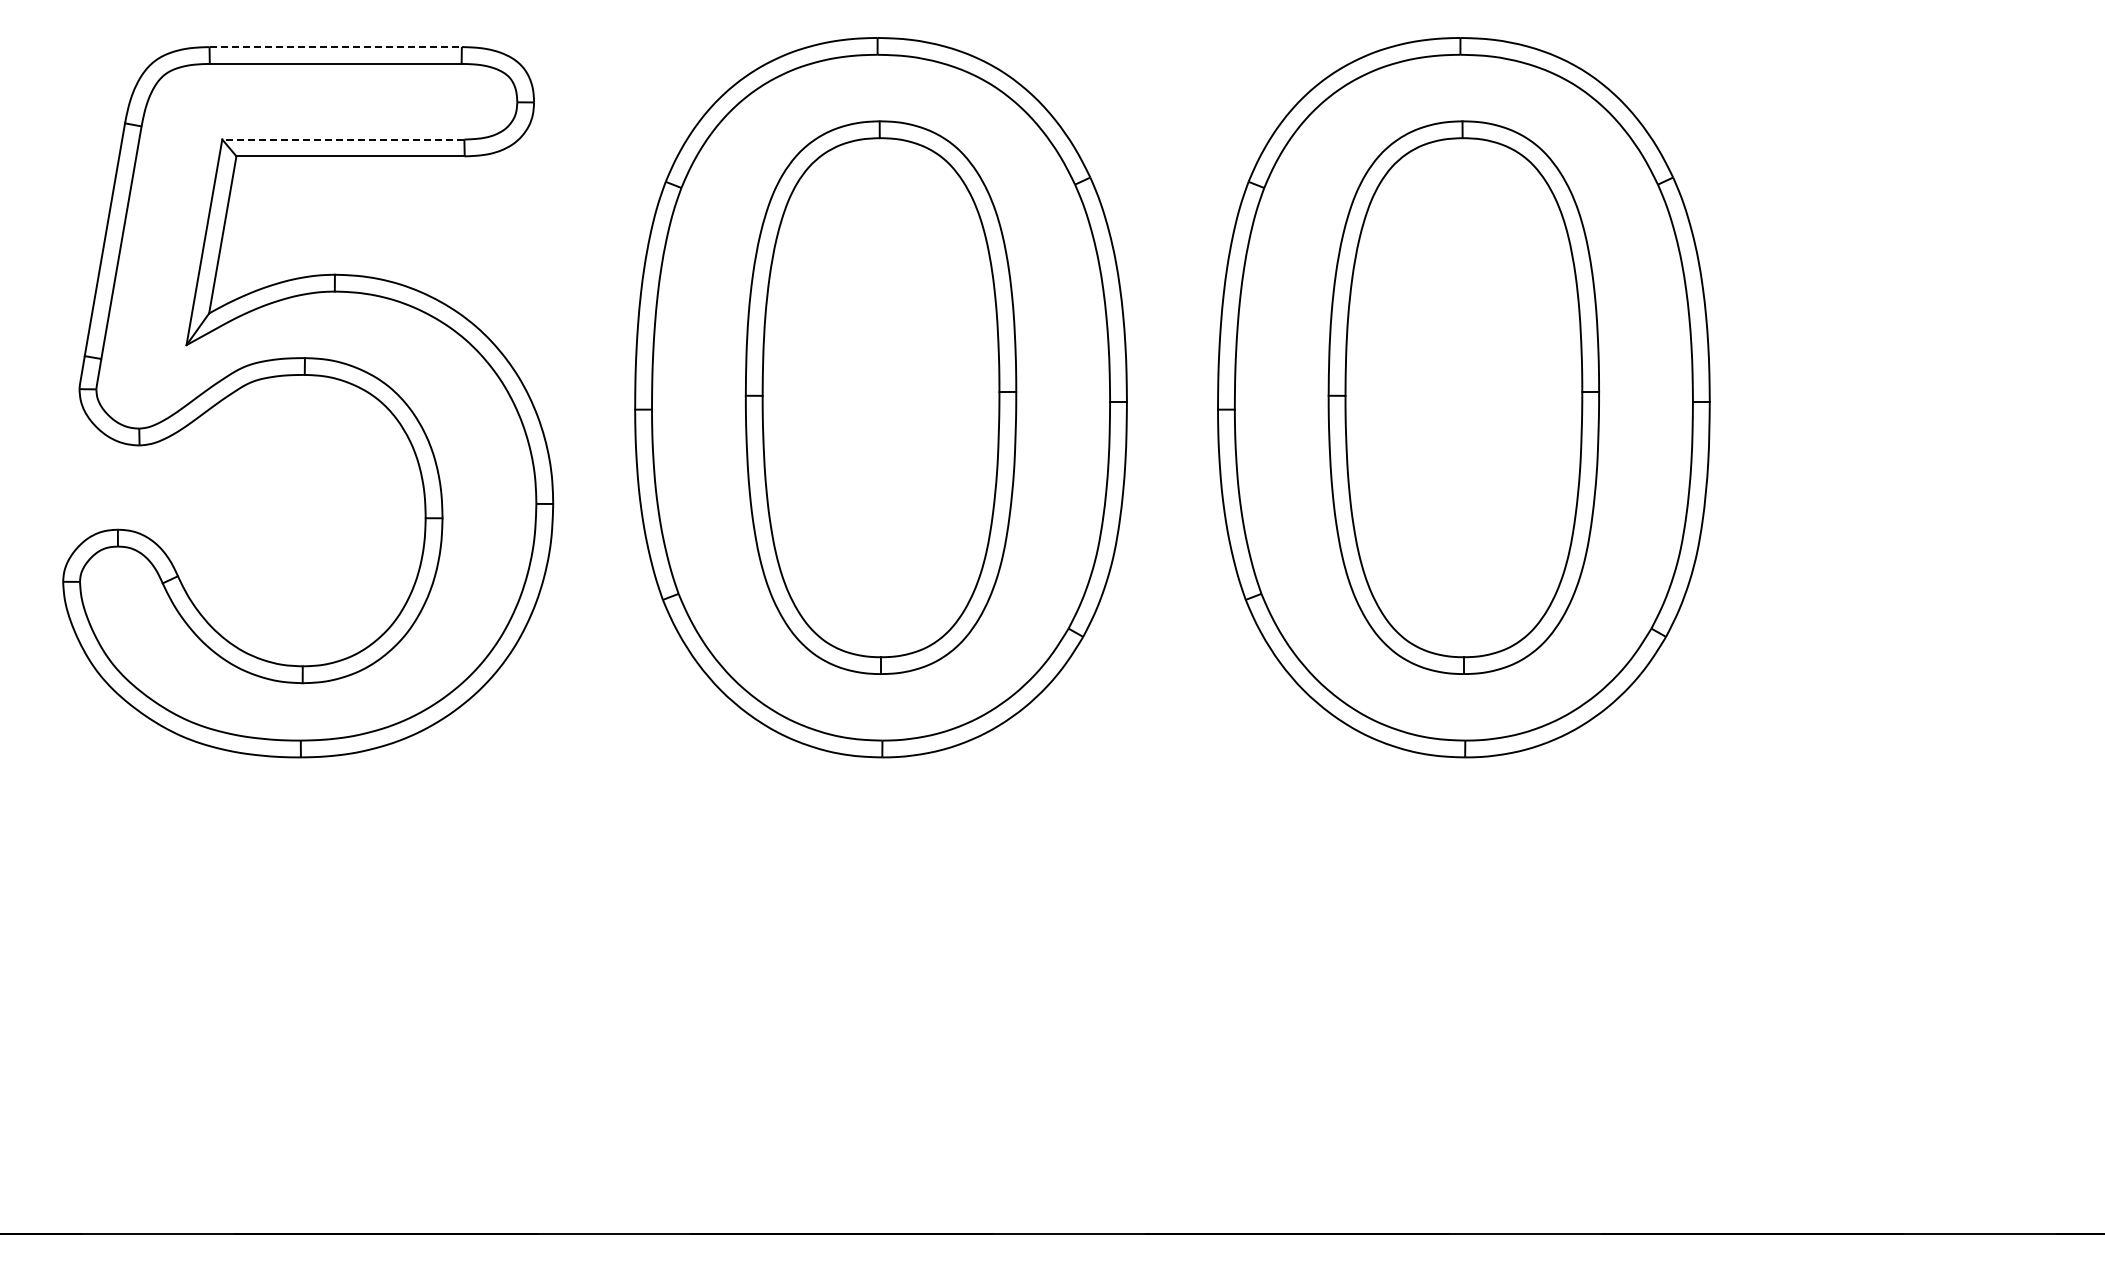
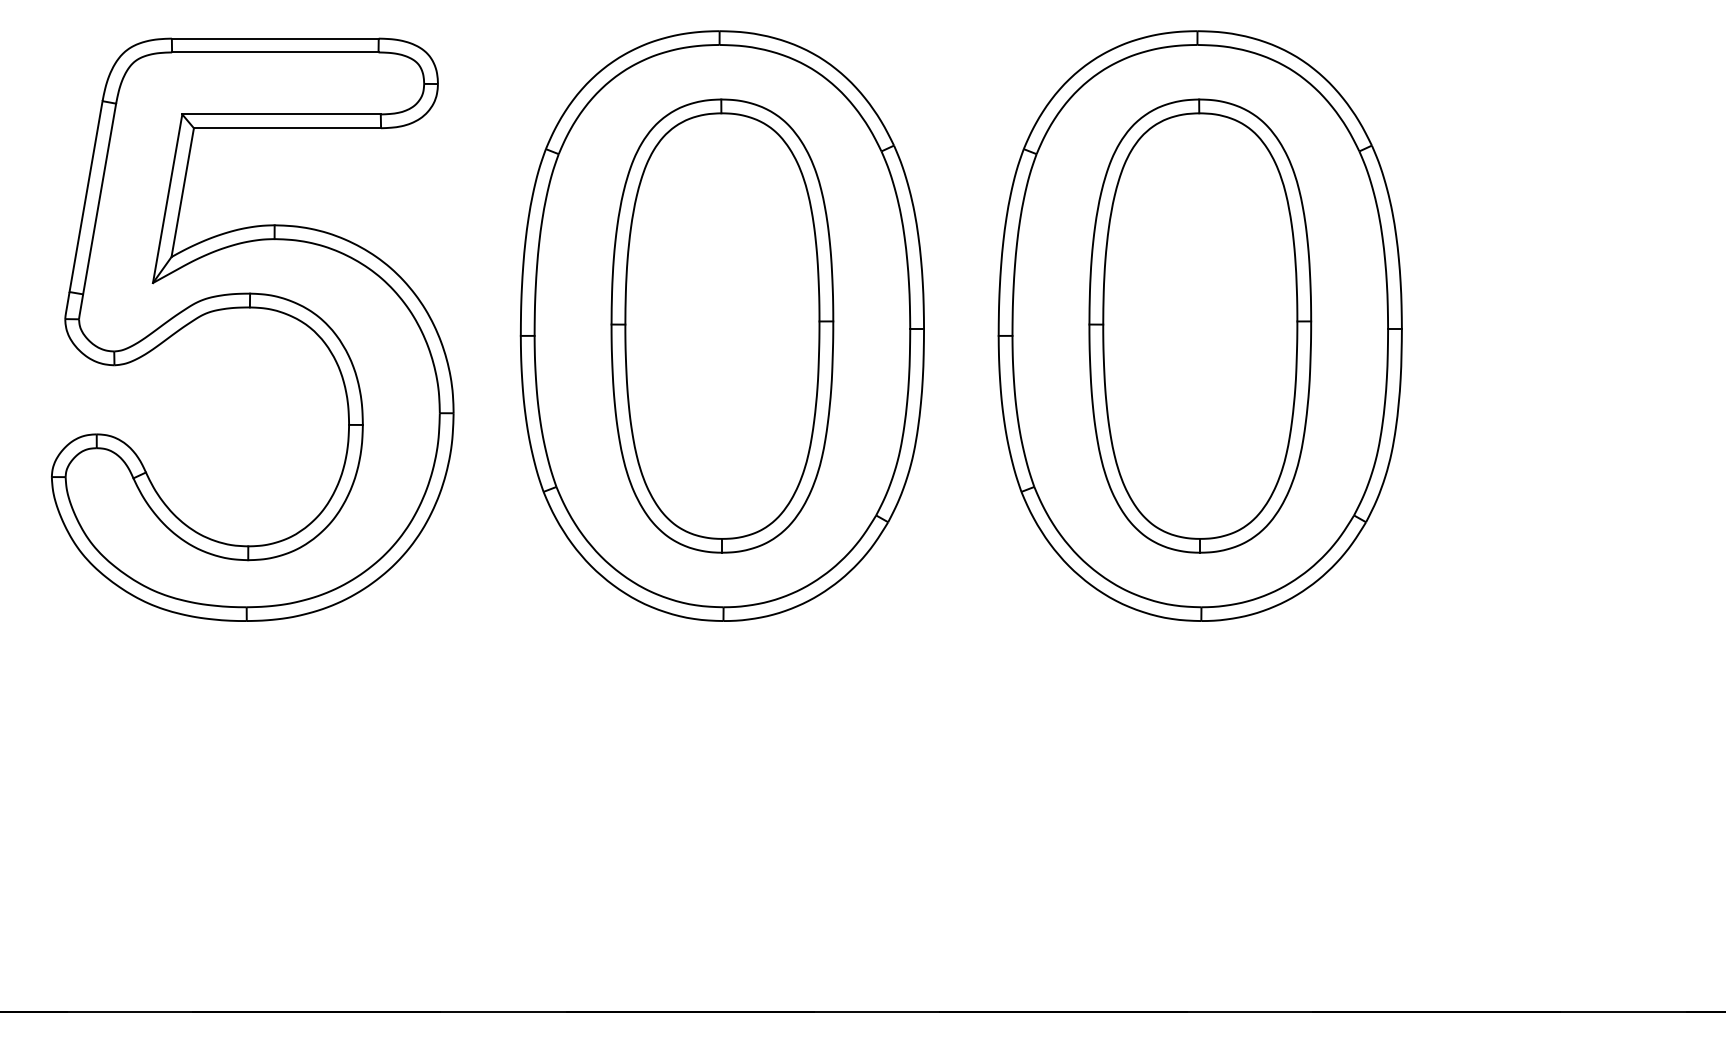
line: (336, 47) -> (275, 38), dashed -> solid
line: (342, 139) -> (280, 114), dashed -> solid

